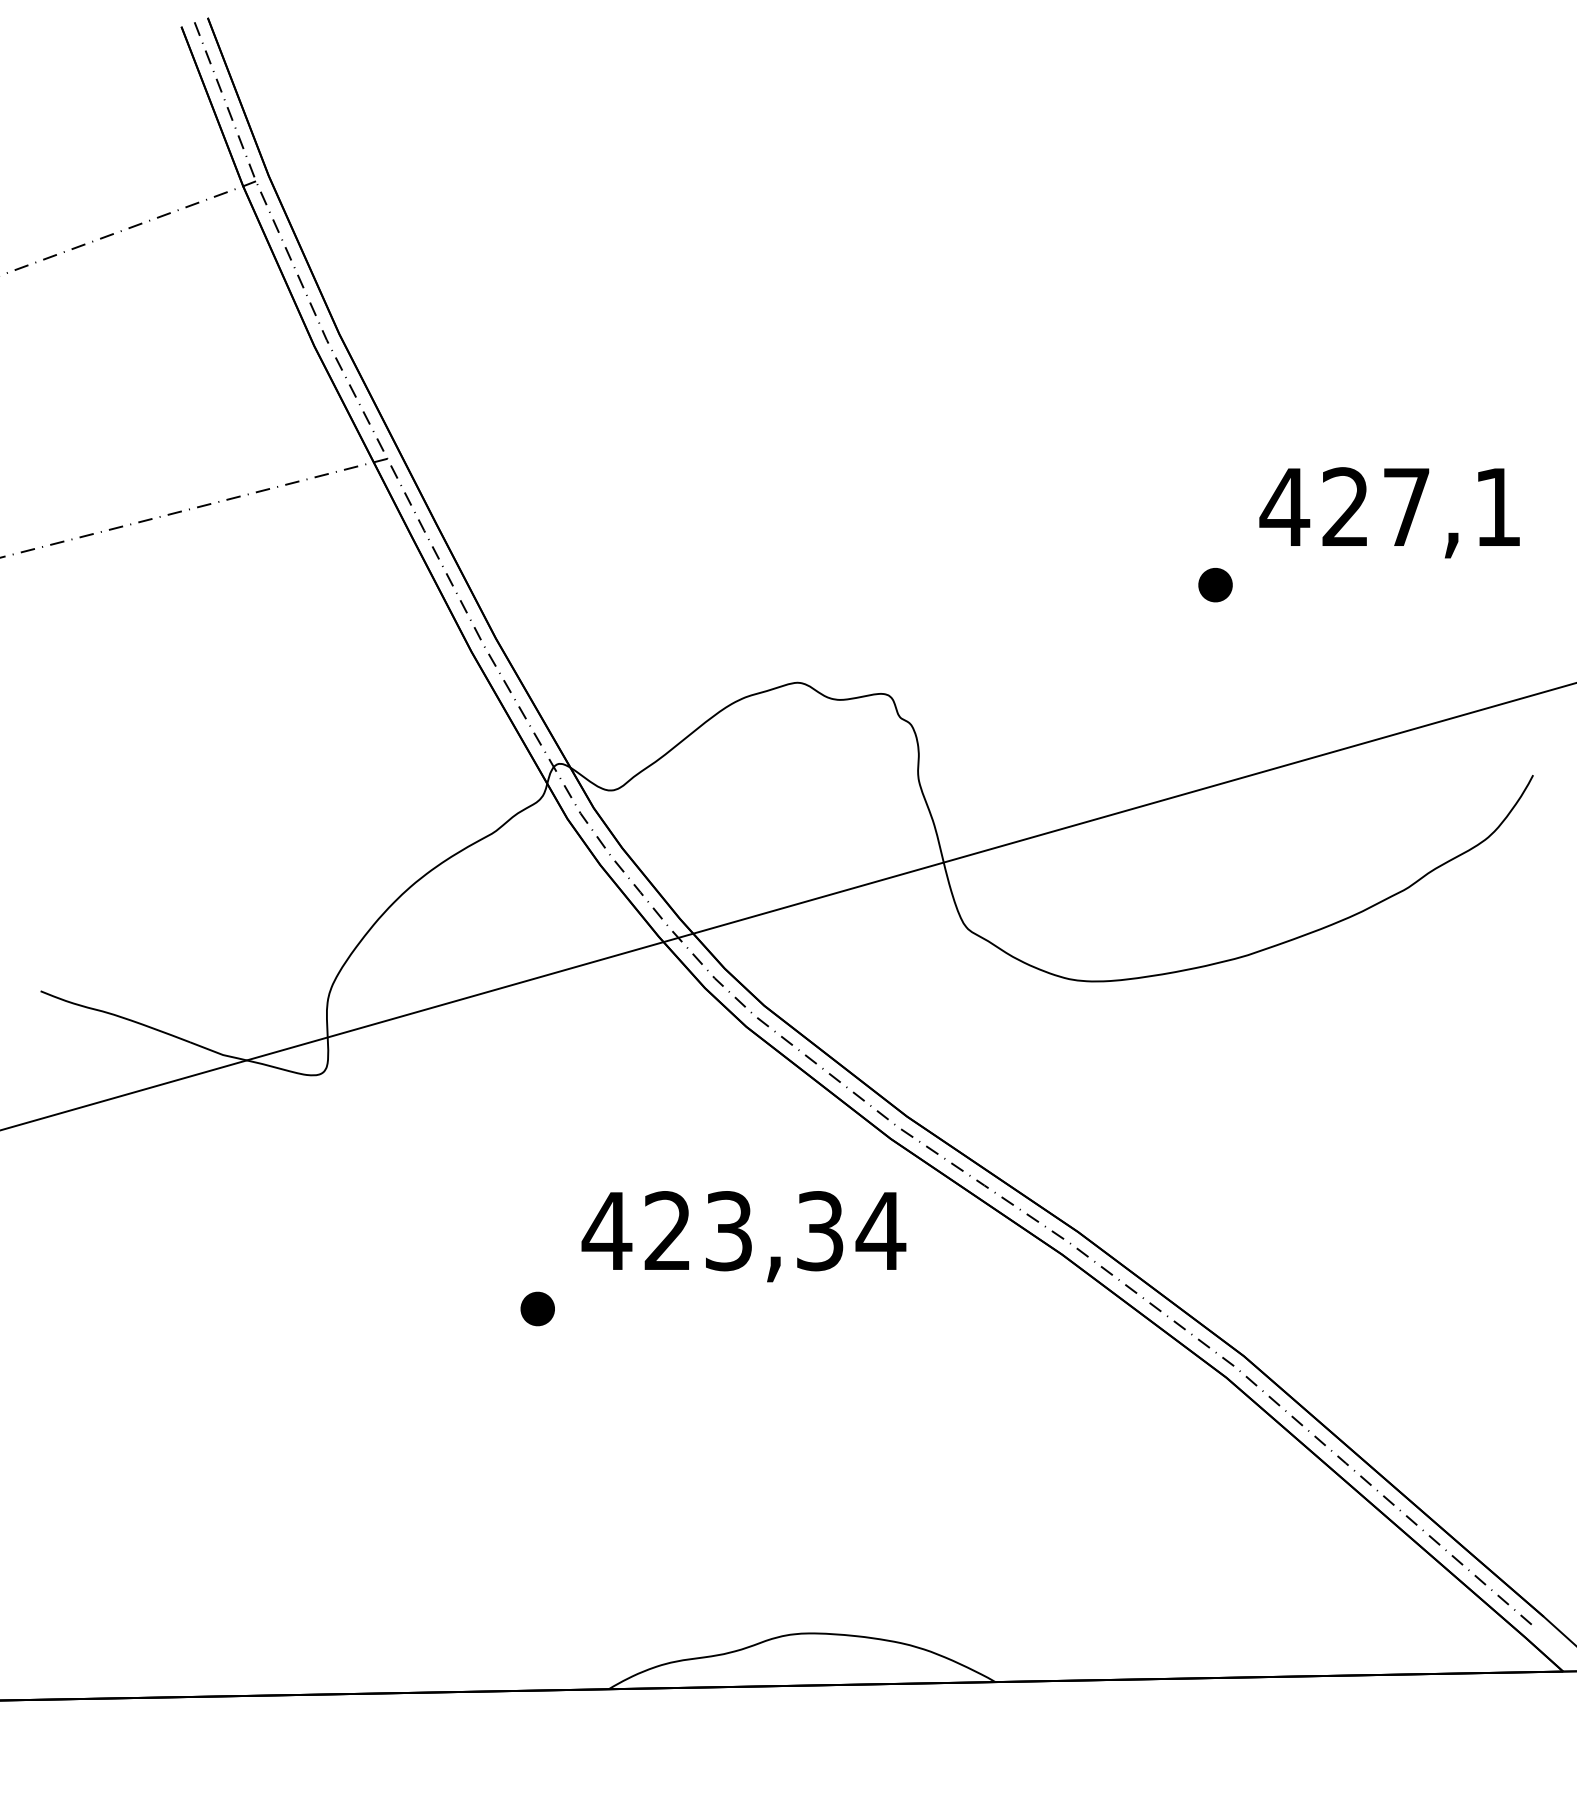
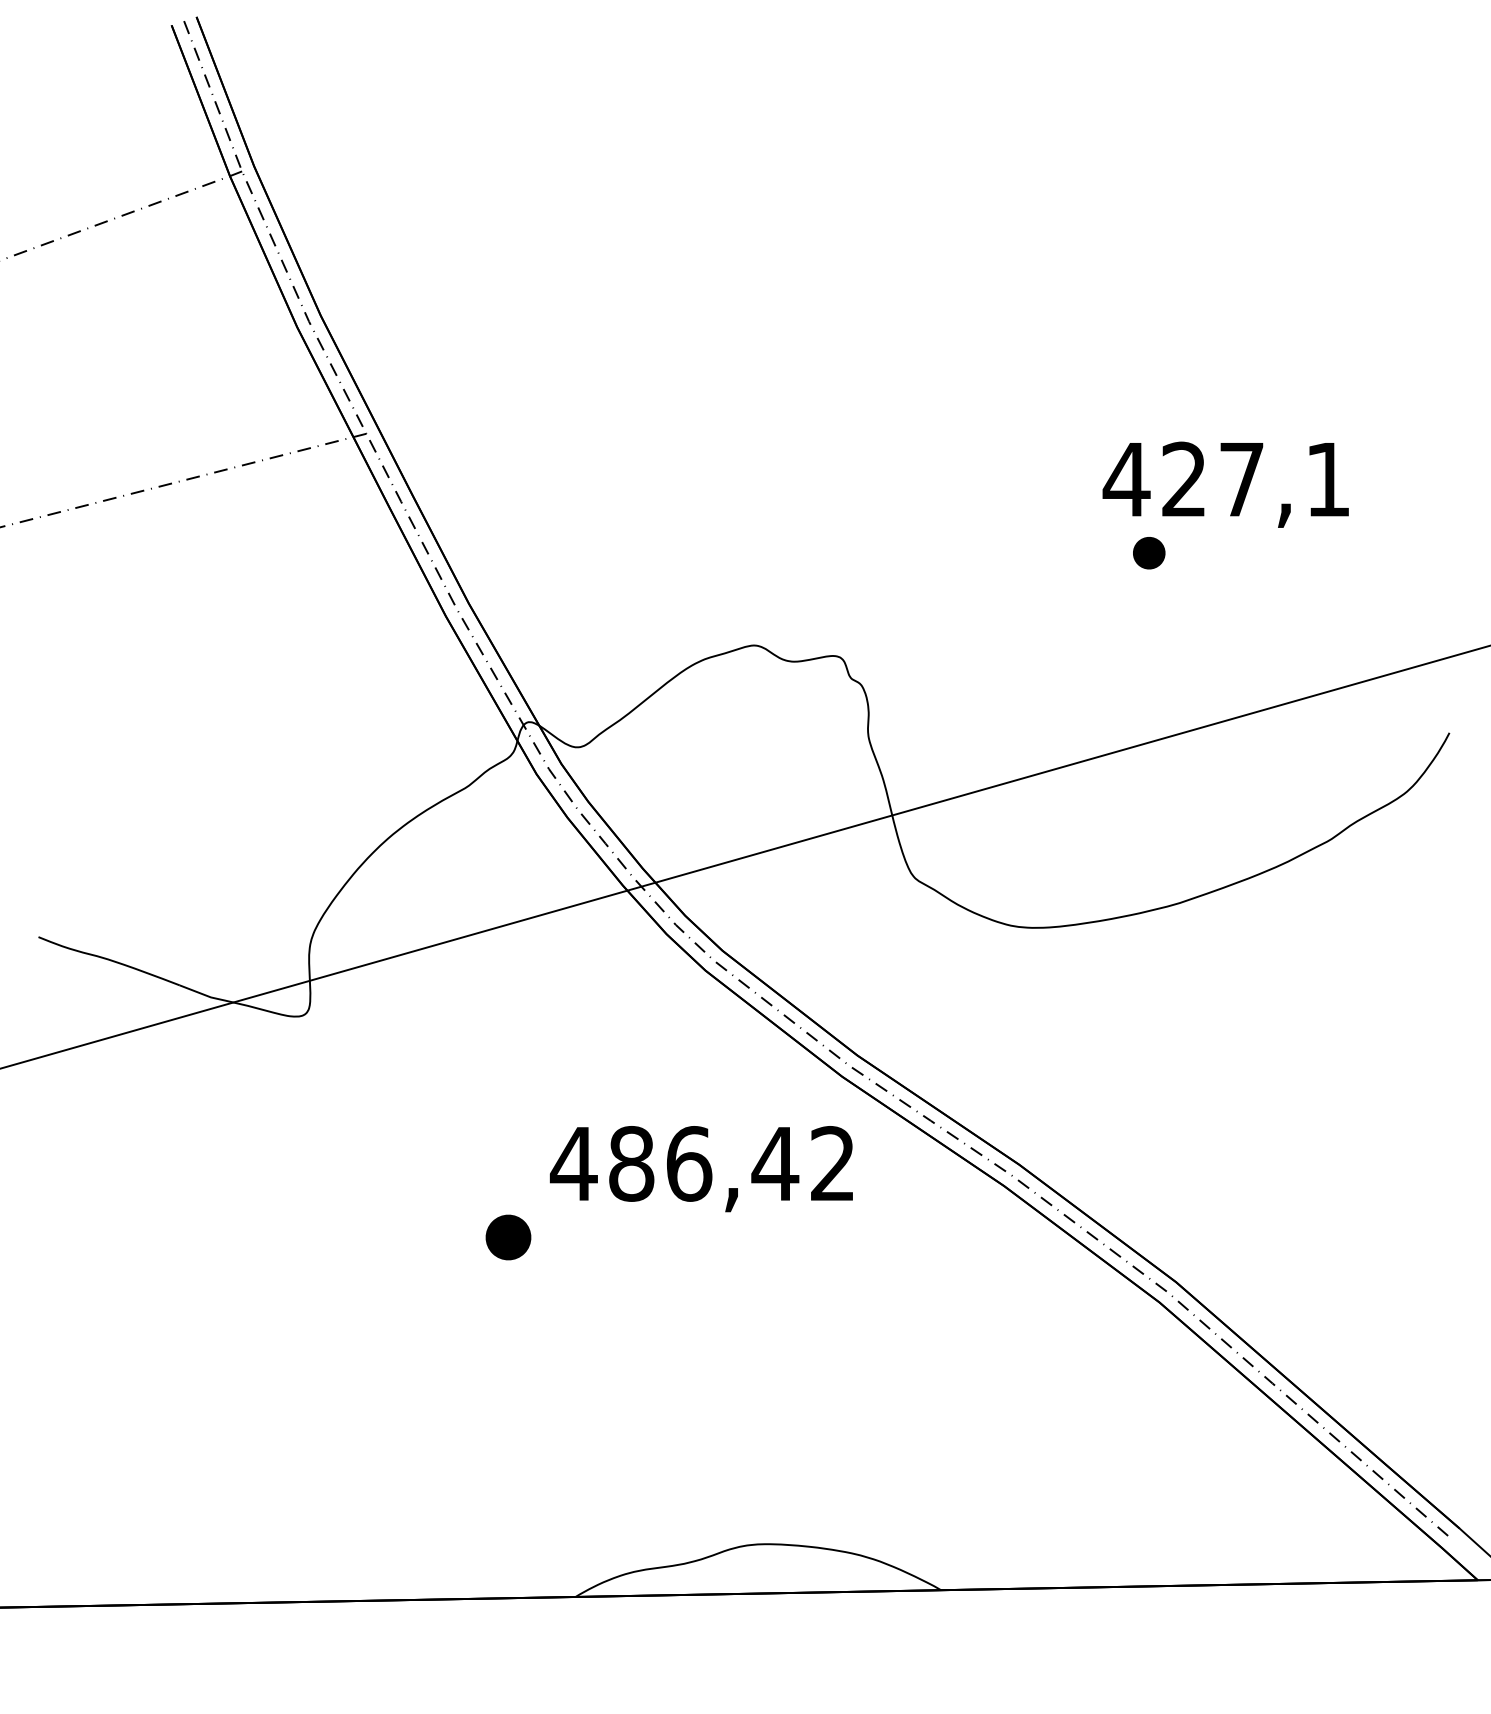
text: (1389, 512) -> (1225, 484), moved
text: (774, 1230) -> (732, 1163), 423,34 -> 486,42
part: (537, 1308) -> (508, 1237), size x1.4

